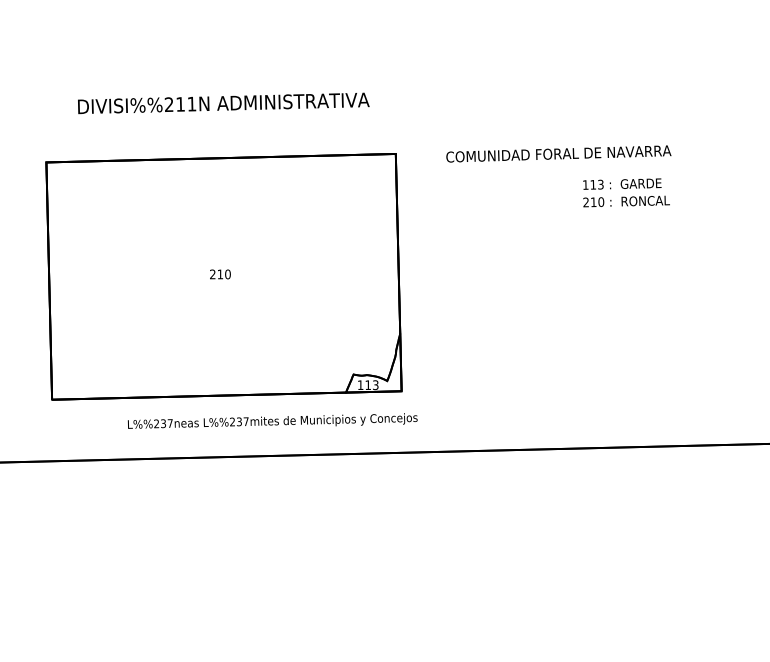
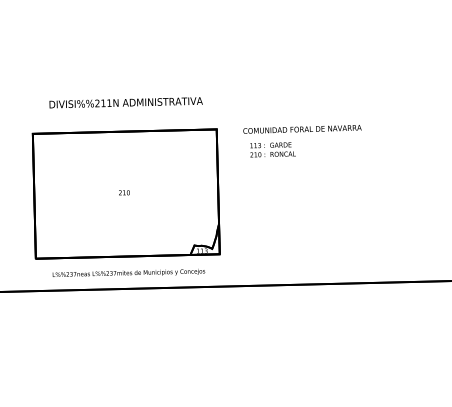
text: (625, 192) -> (272, 149), moved
text: (271, 420) -> (128, 272), moved

